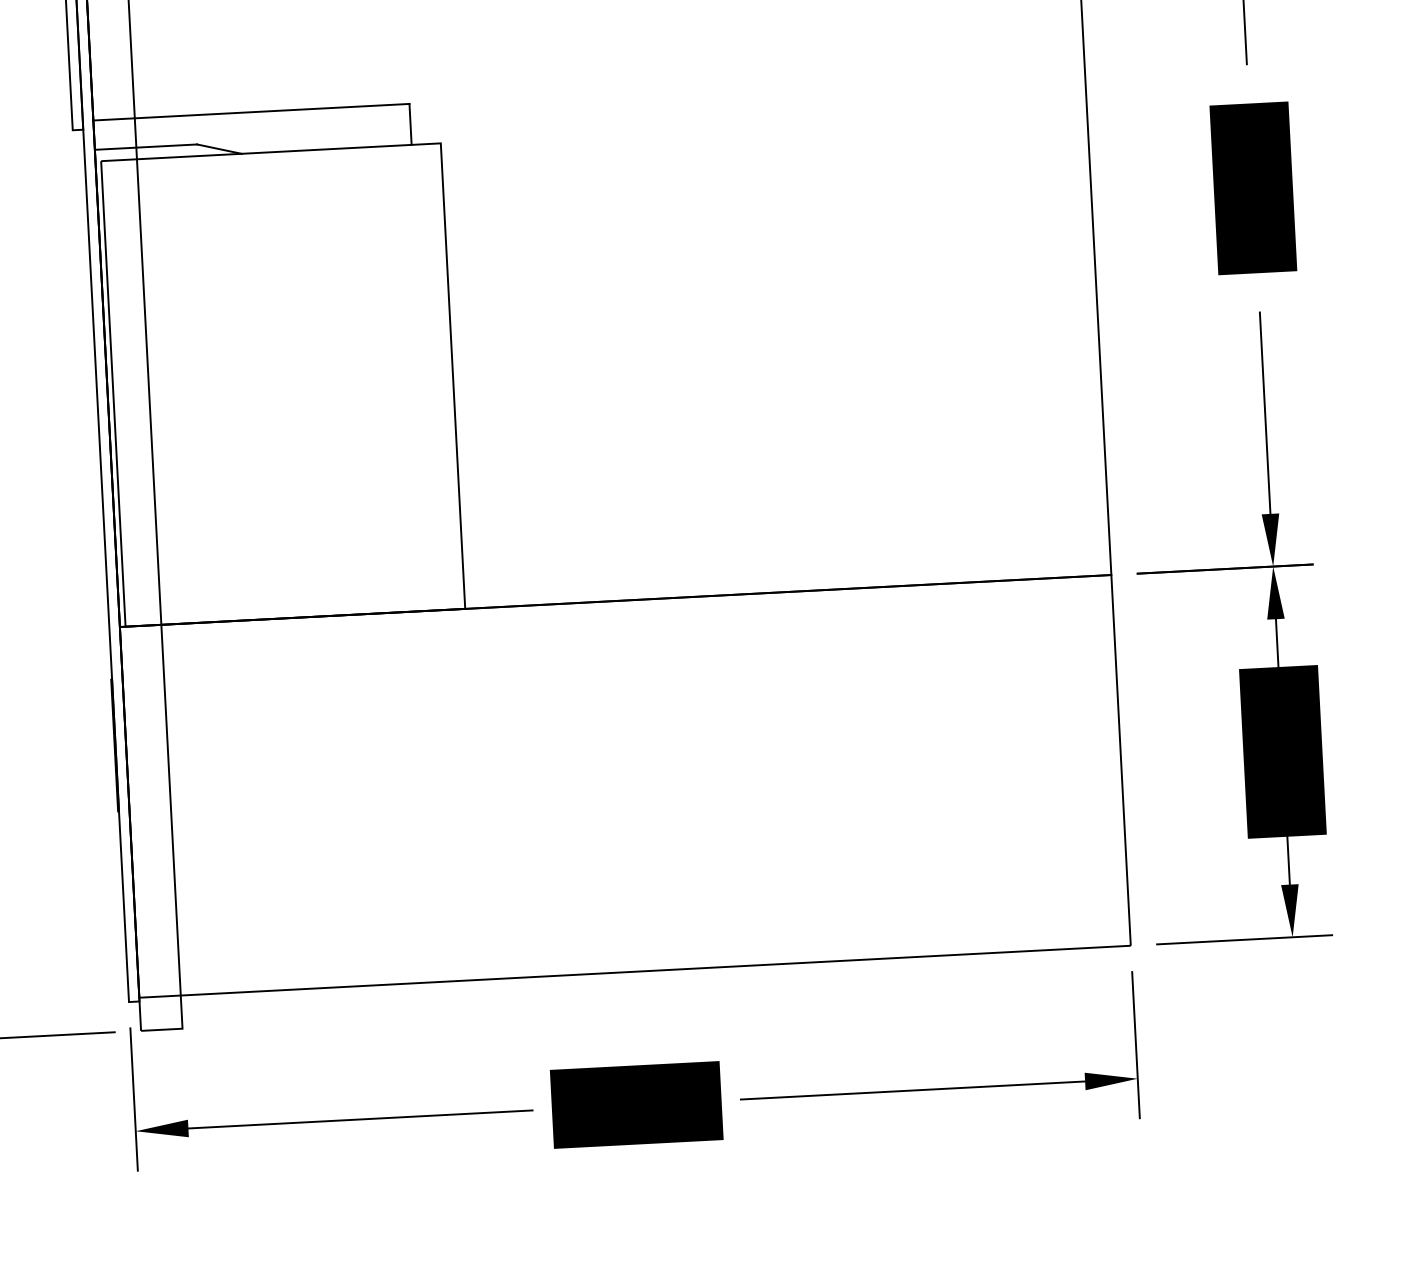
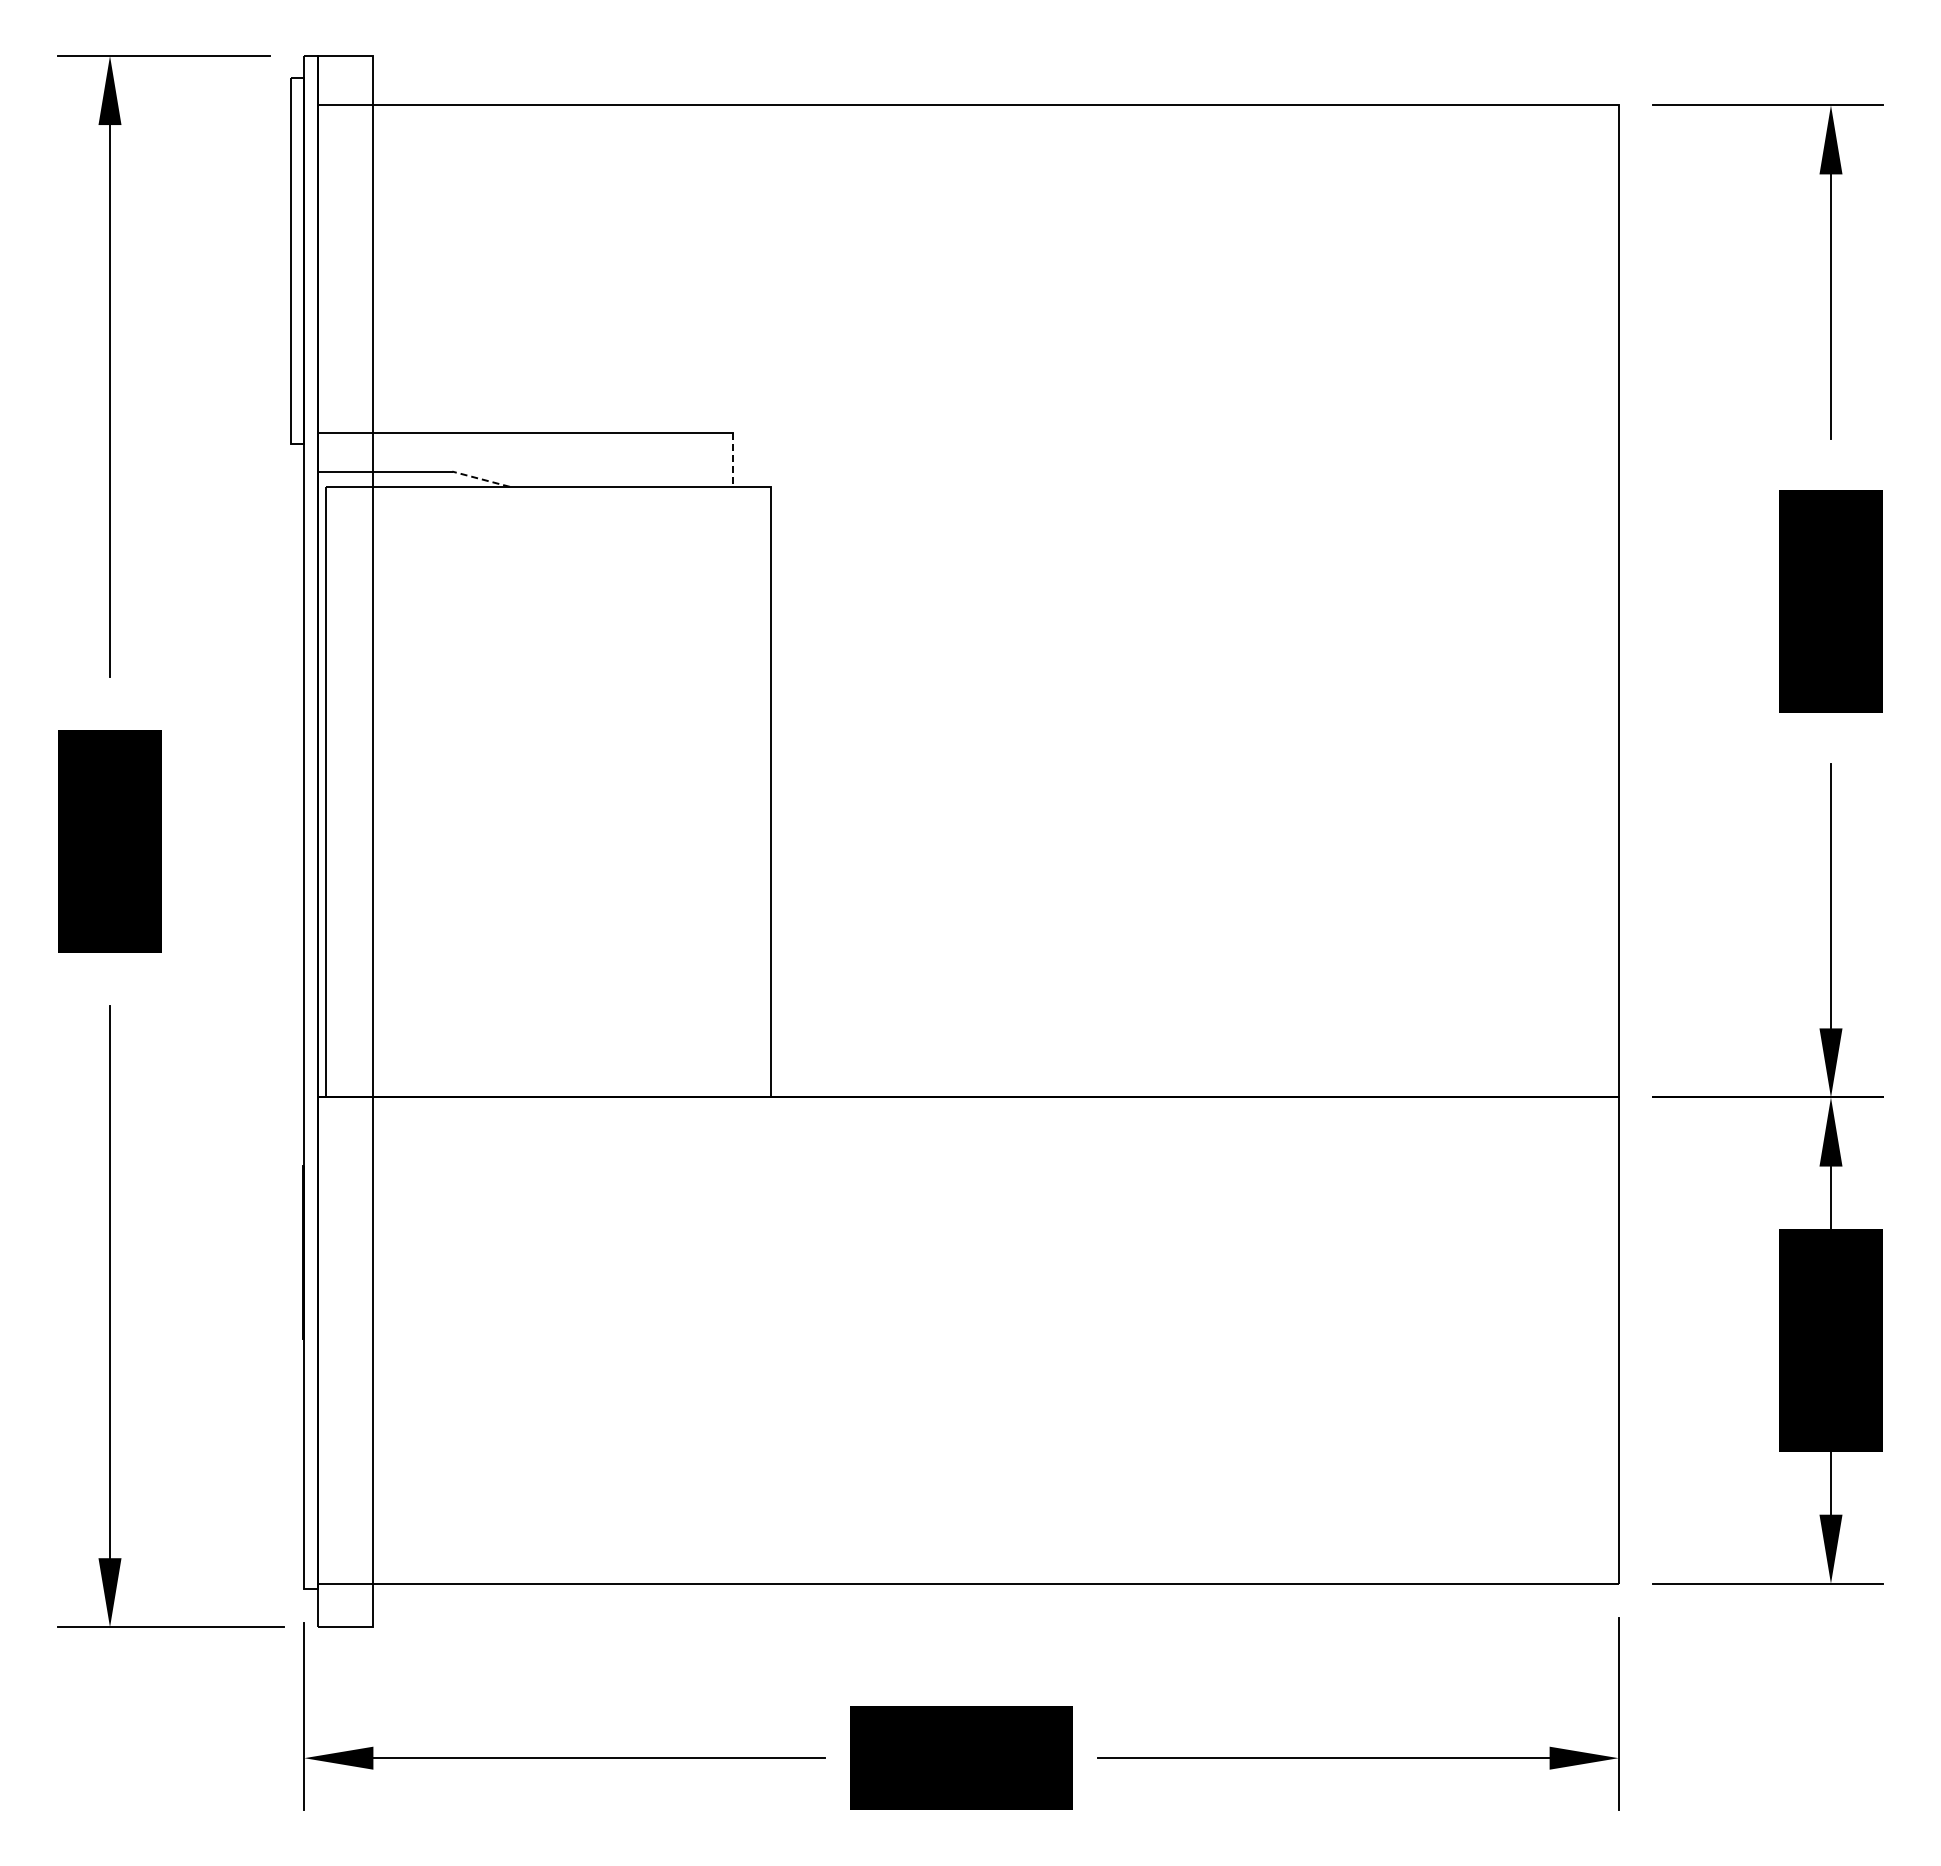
line: (410, 124) -> (732, 459), solid -> dashed
line: (219, 149) -> (481, 479), solid -> dashed

